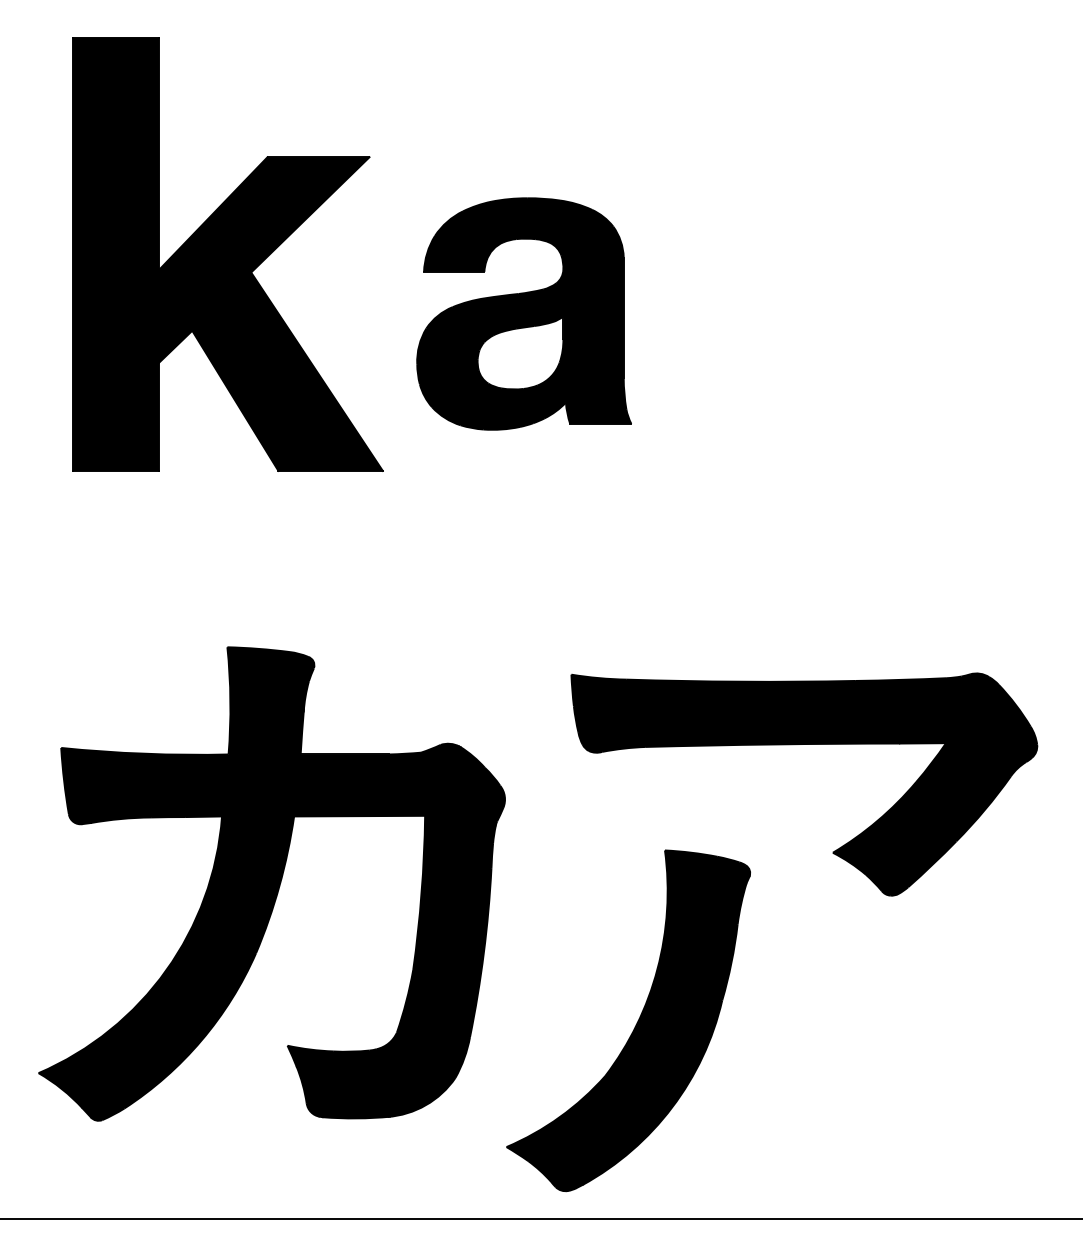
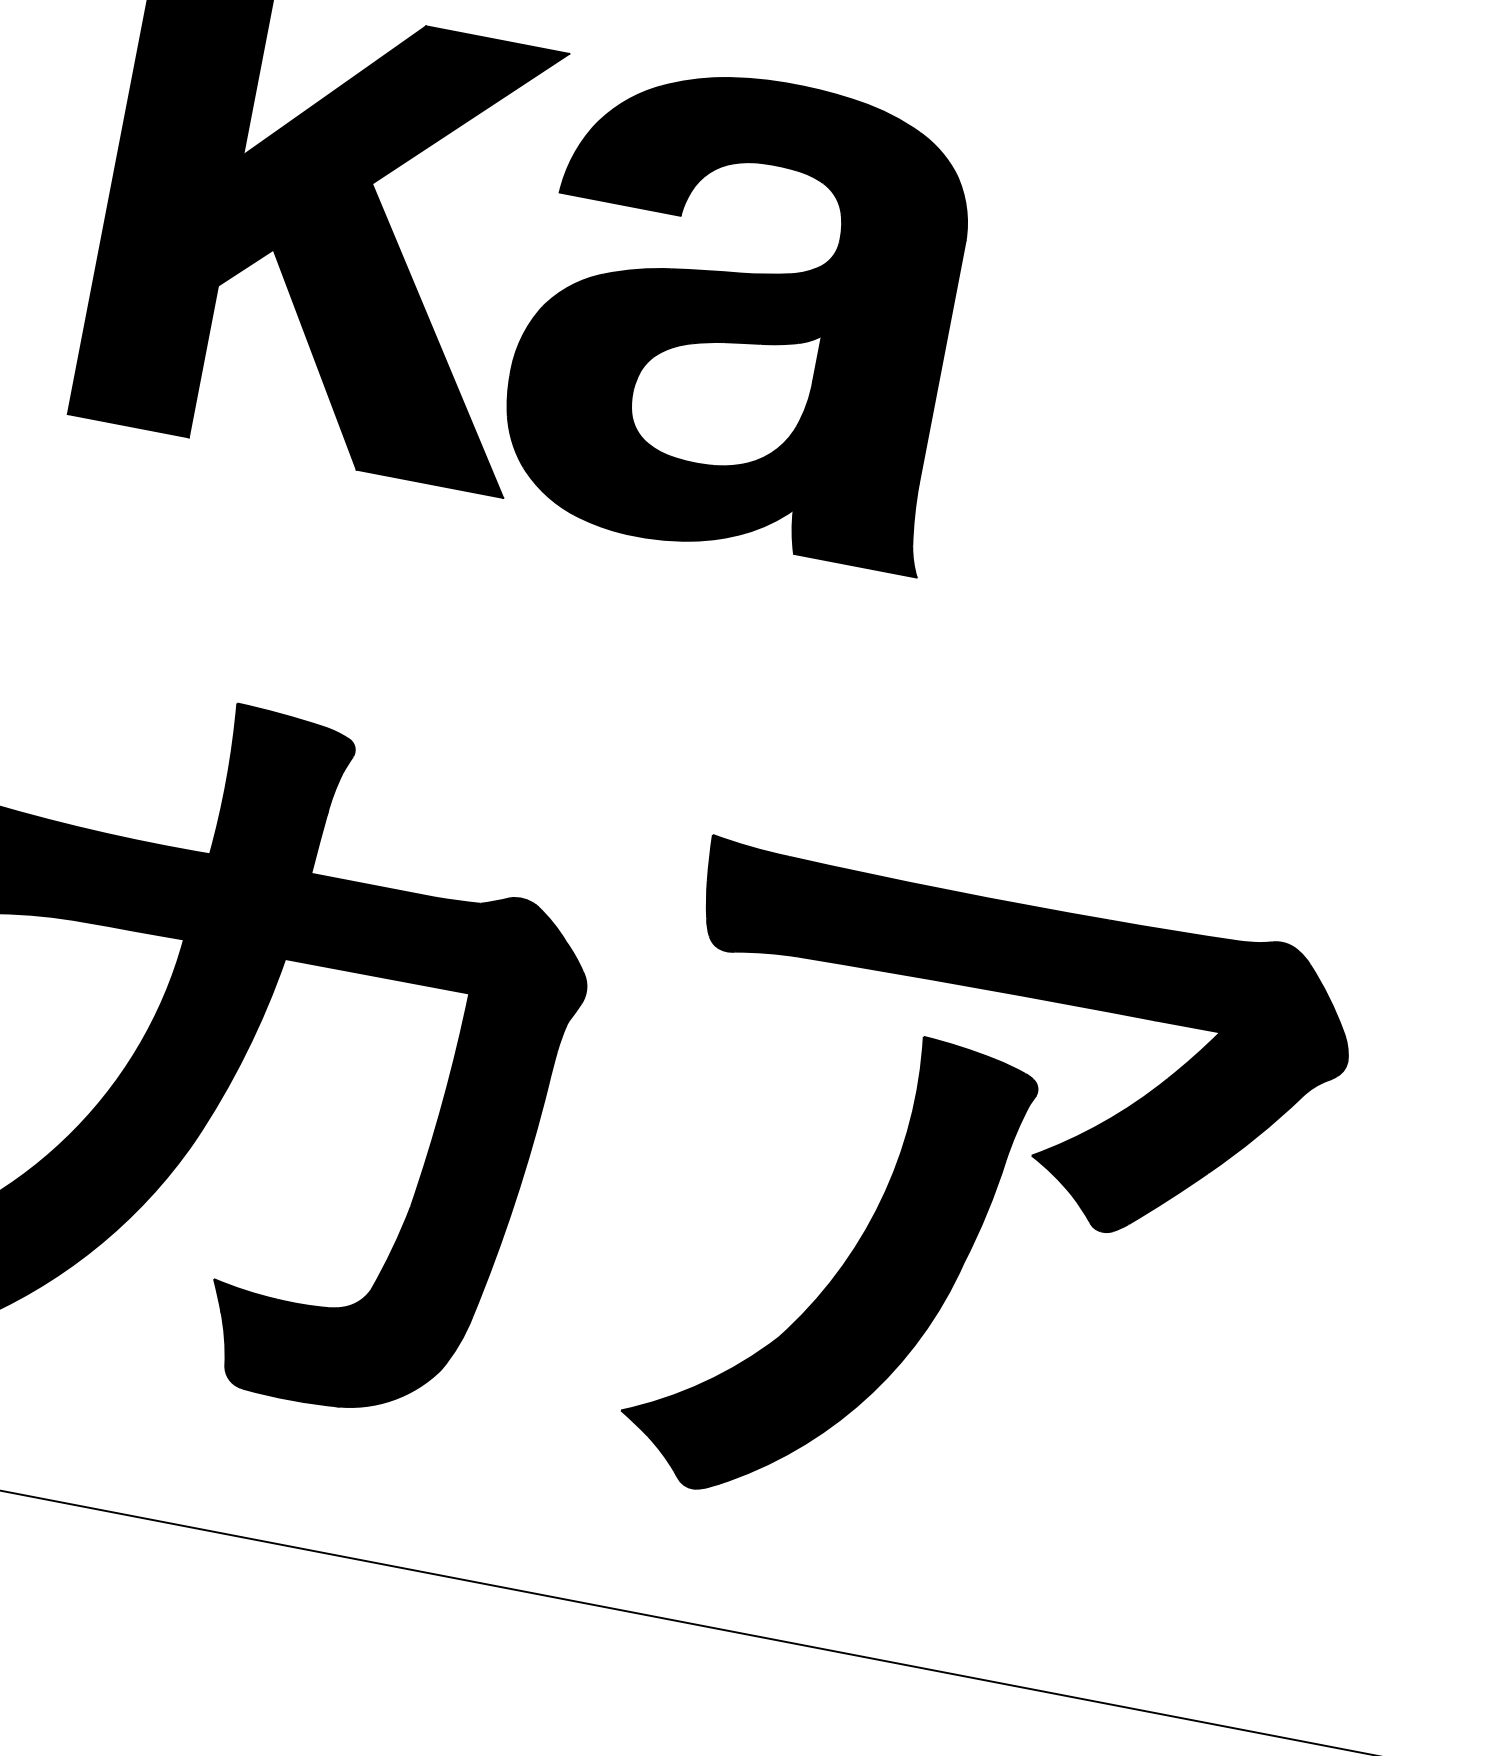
part: (523, 313) -> (743, 314), size x1.43
part: (635, 1024) -> (835, 1273), moved

